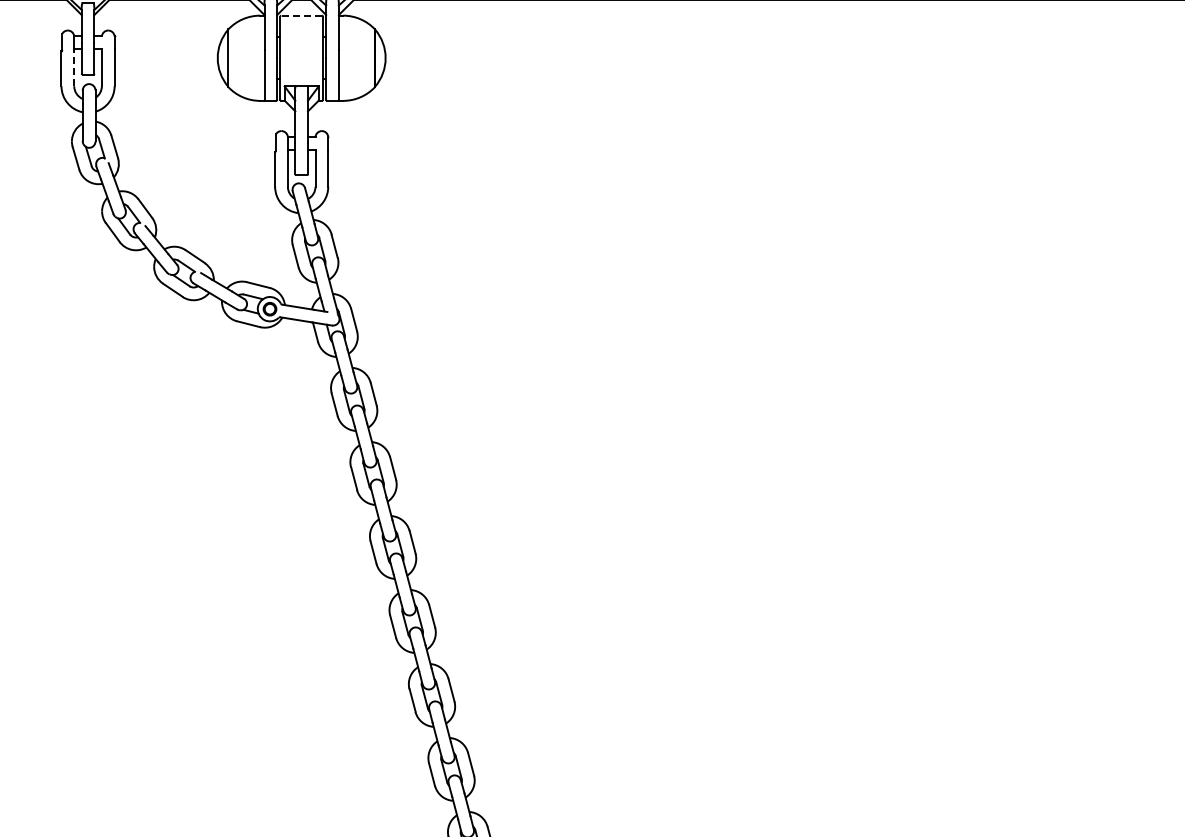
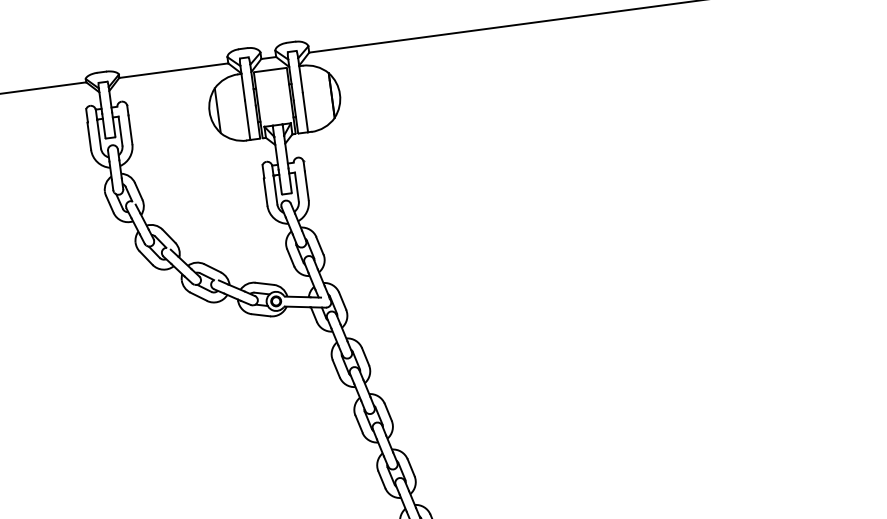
line: (301, 15) -> (270, 69), dashed -> solid
line: (74, 67) -> (99, 133), dashed -> solid

